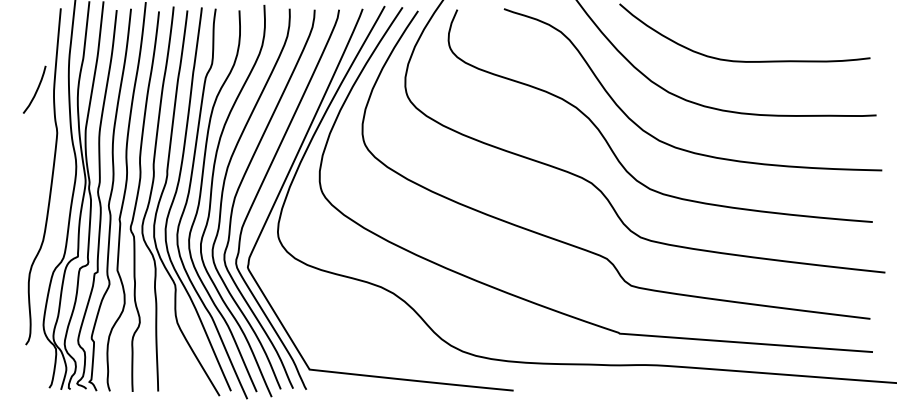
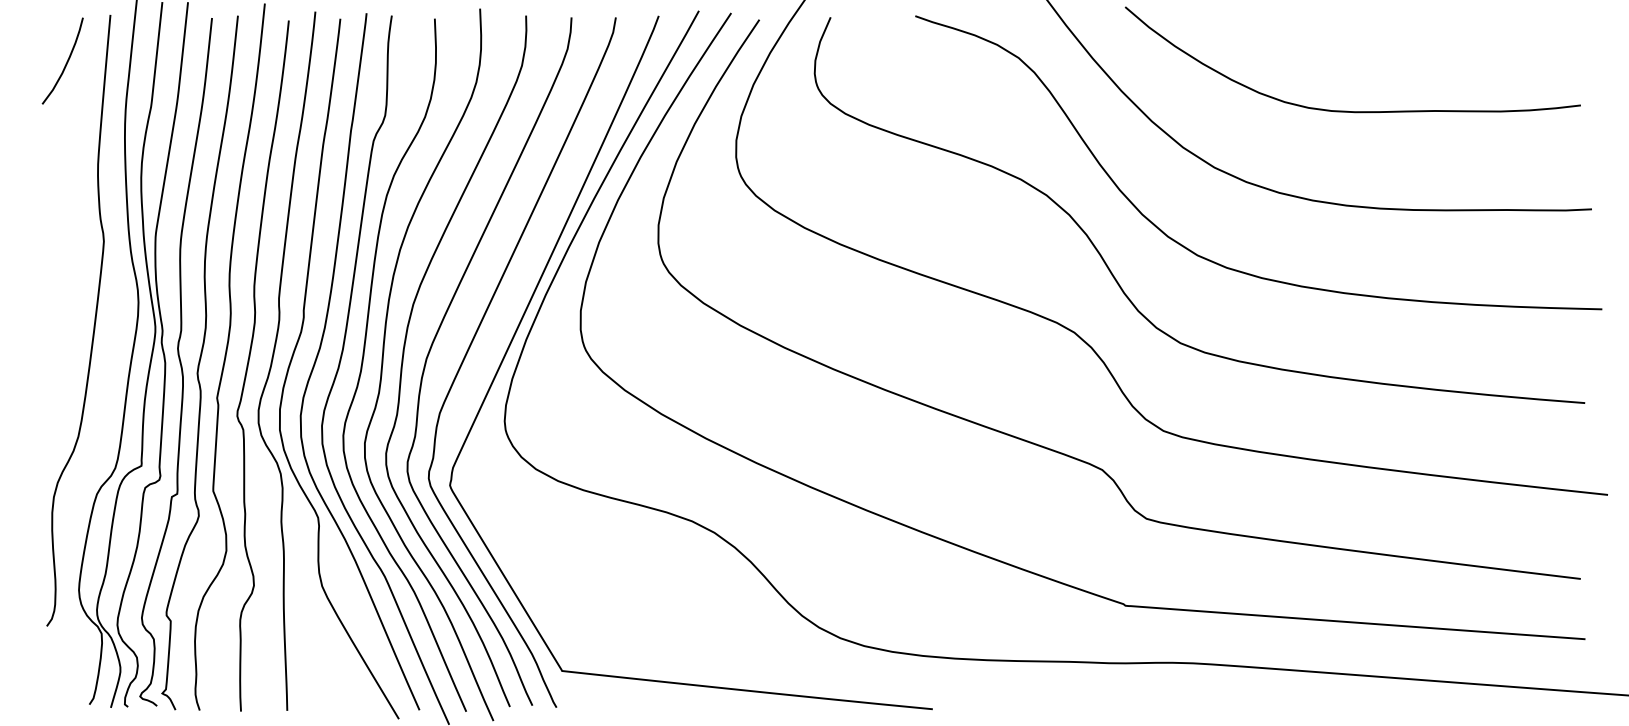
curve: (36, 89) -> (66, 60), moved

